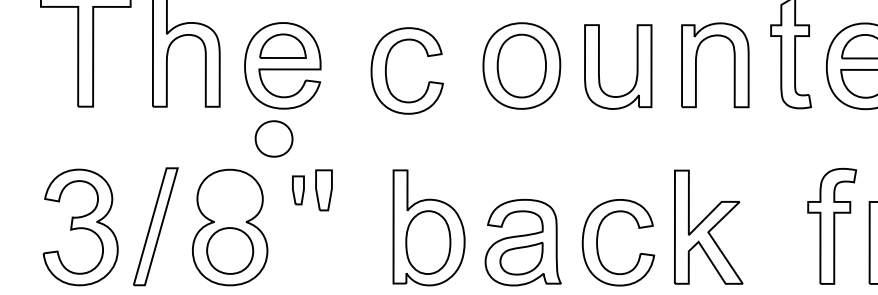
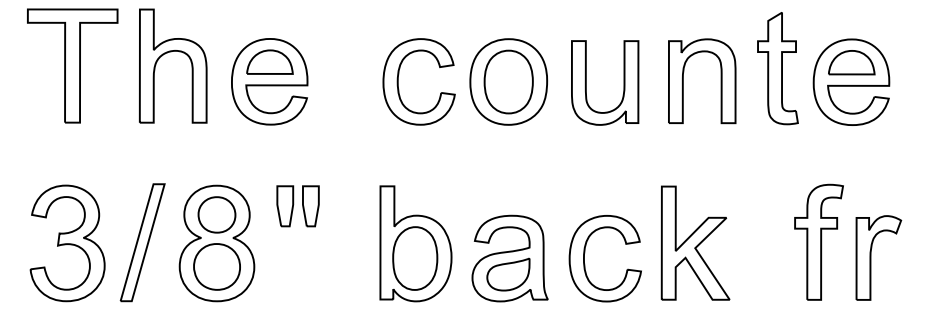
part: (386, 70) -> (398, 81), moved
part: (273, 138) -> (216, 214), moved
part: (298, 190) -> (285, 206), size x1.43

